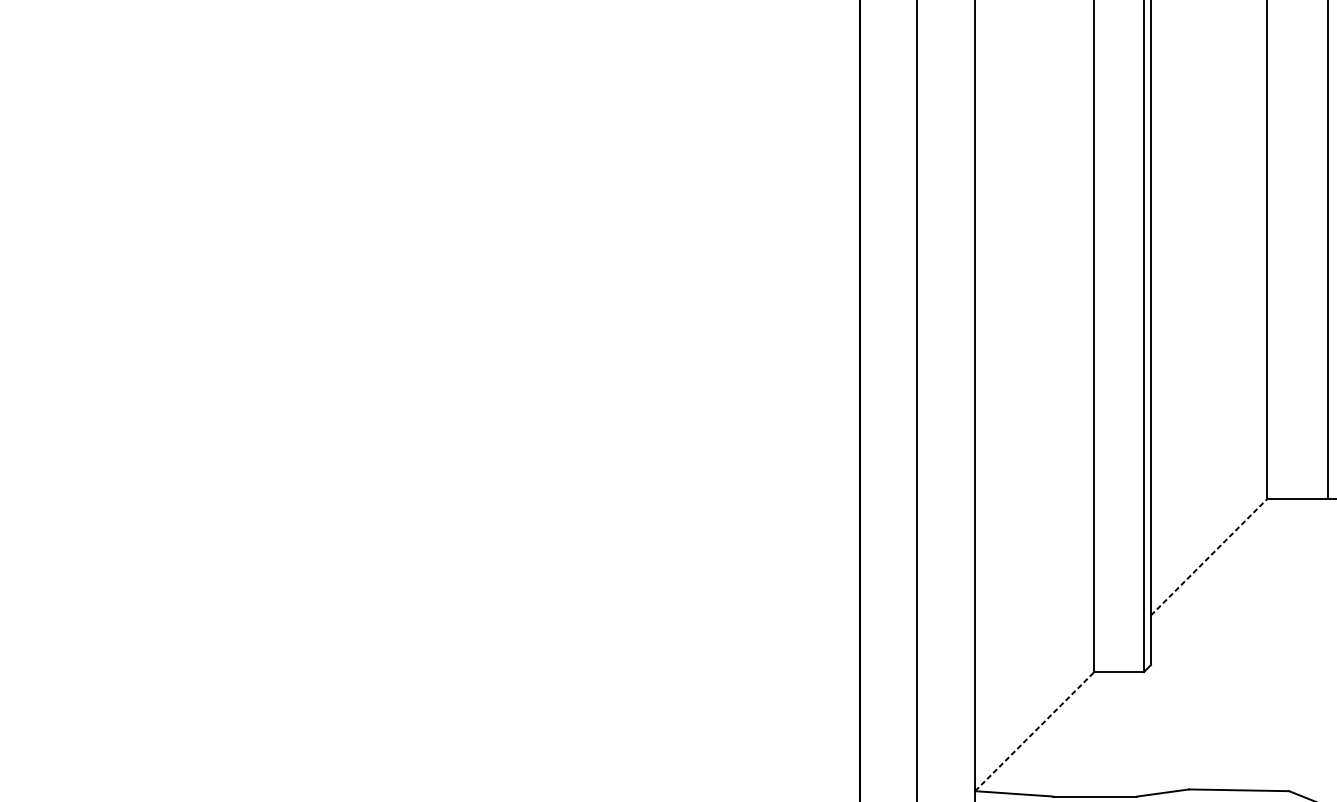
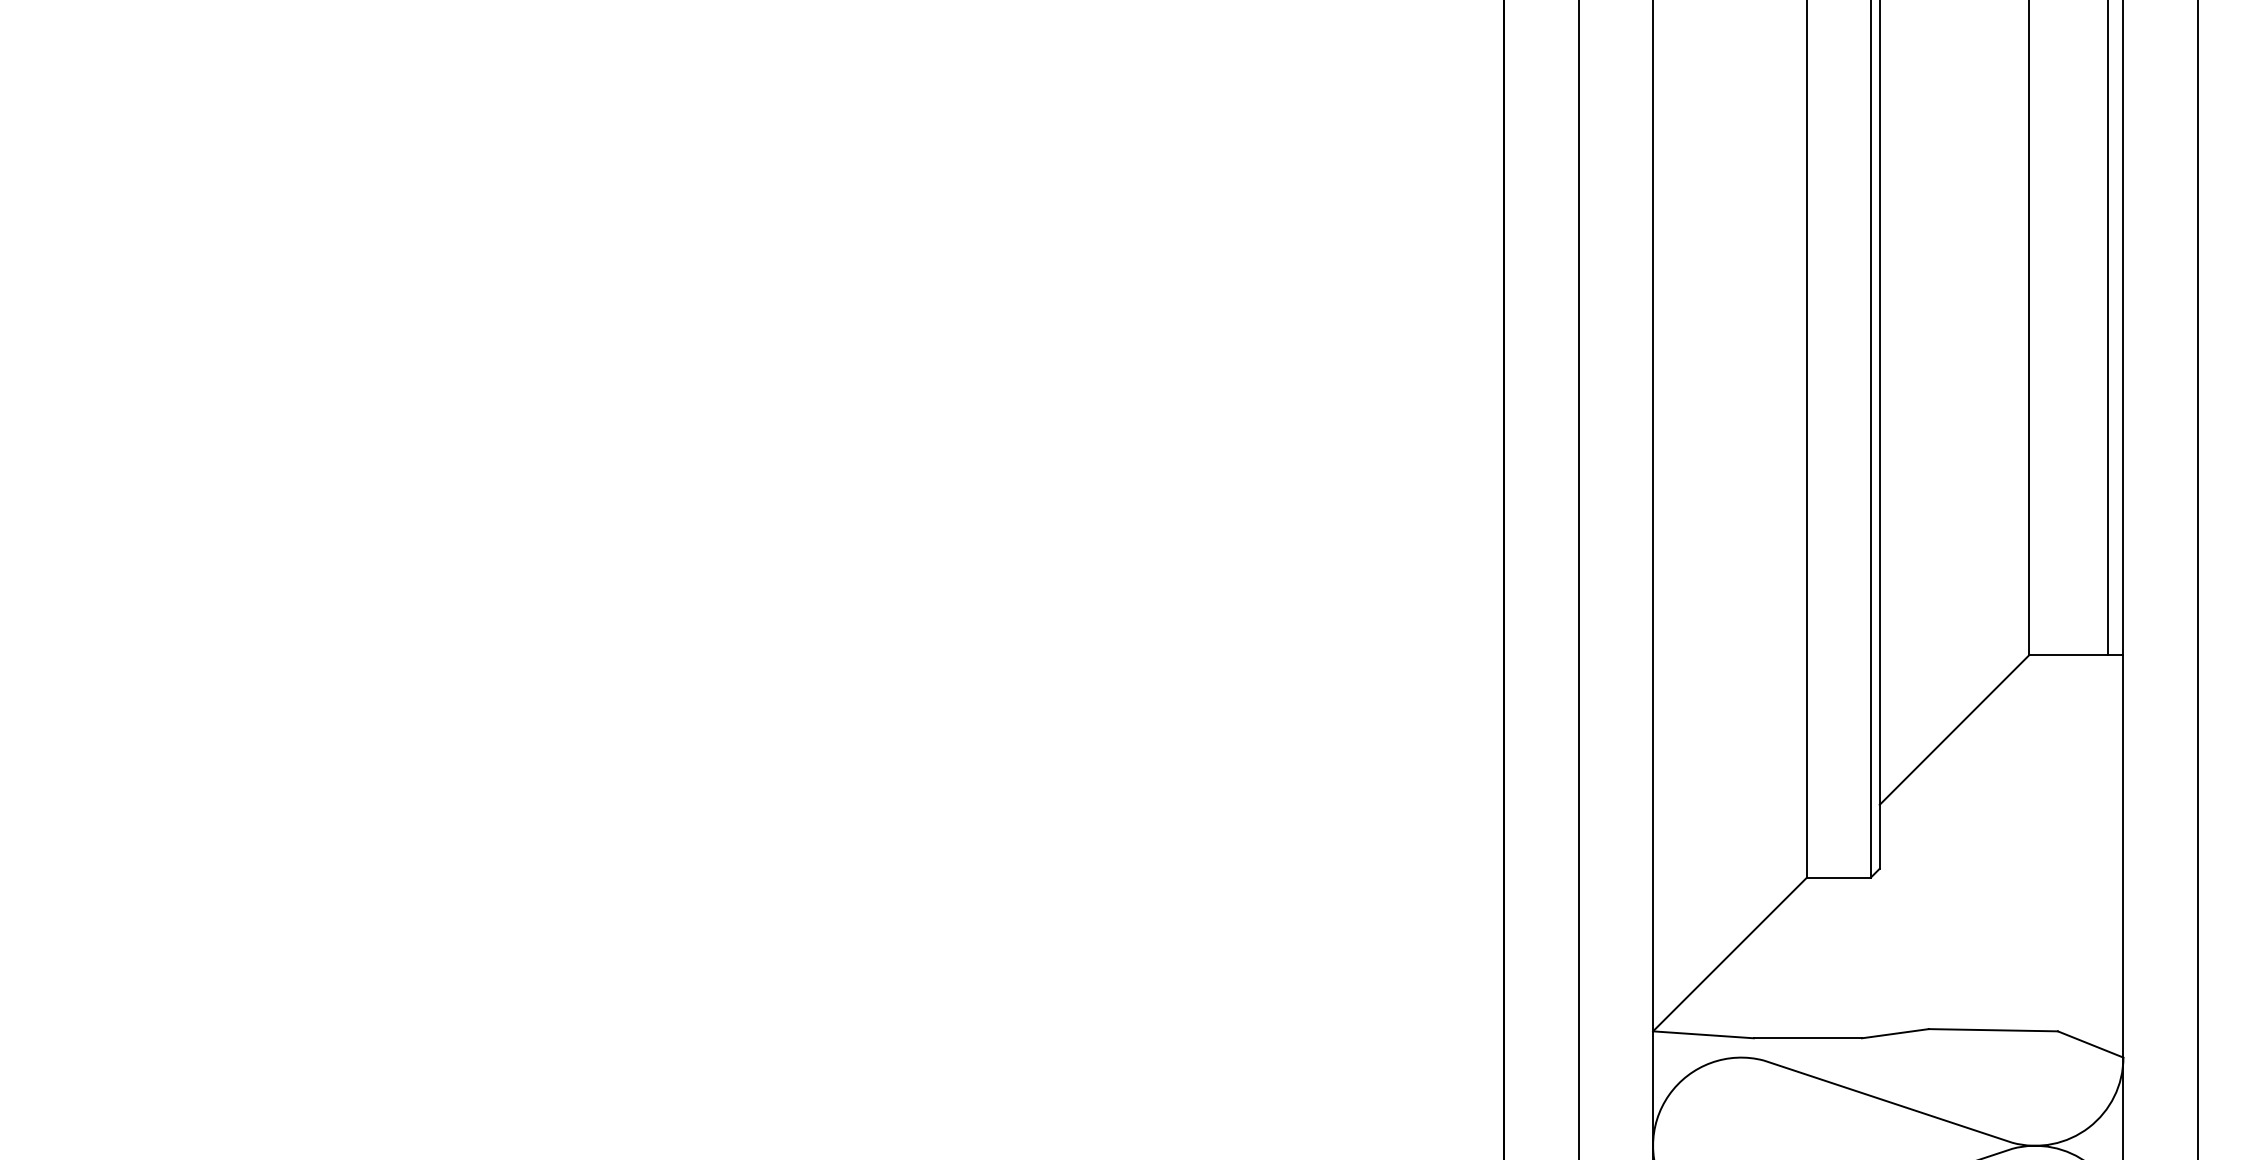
line: (1208, 556) -> (1954, 729), dashed -> solid
line: (1034, 731) -> (1729, 954), dashed -> solid

